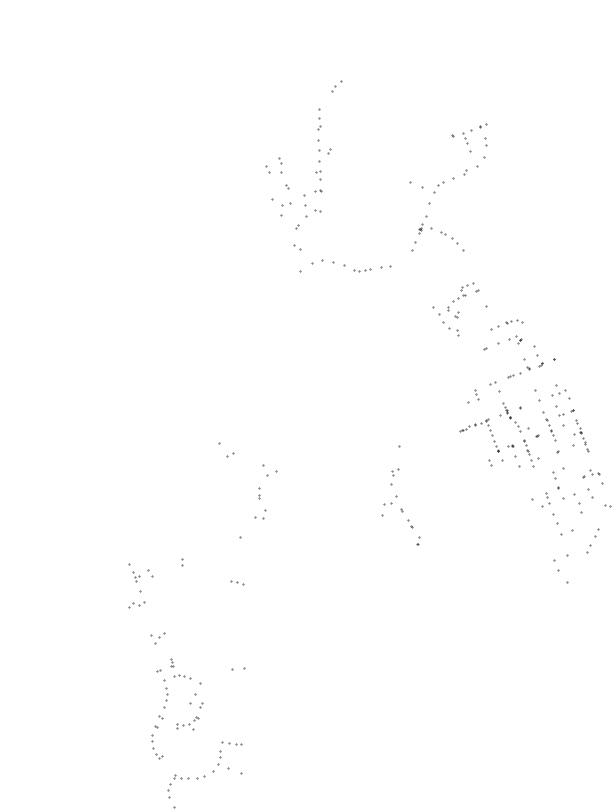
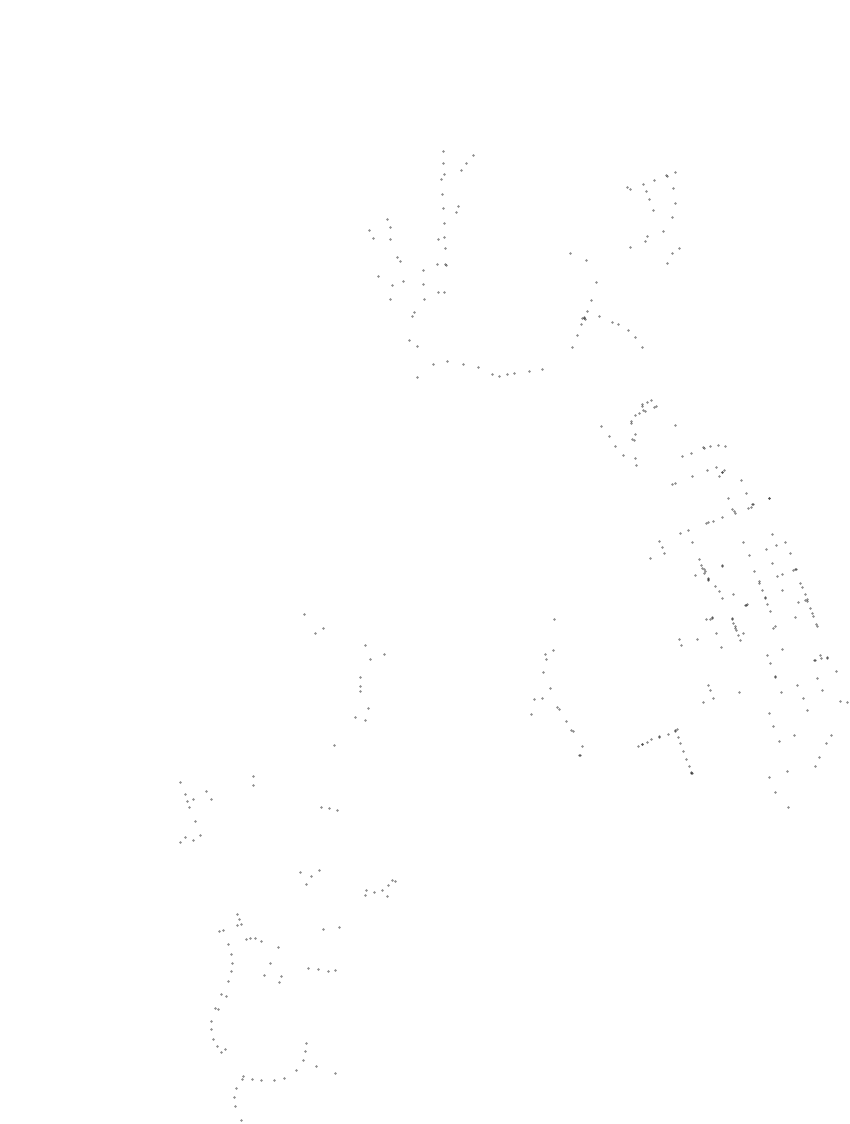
part: (336, 86) -> (467, 162), moved
part: (485, 141) -> (674, 196), size x1.6
part: (438, 187) -> (672, 255), moved
part: (463, 296) -> (643, 411), size x0.6
part: (475, 426) -> (660, 738), moved
part: (531, 453) -> (738, 629), size x0.6
part: (591, 473) -> (821, 657), size x0.6
part: (545, 499) -> (707, 693), moved
part: (157, 638) -> (309, 877), moved
part: (182, 676) -> (253, 938), size x0.7
part: (187, 723) -> (379, 888), moved
part: (231, 743) -> (321, 969), moved

